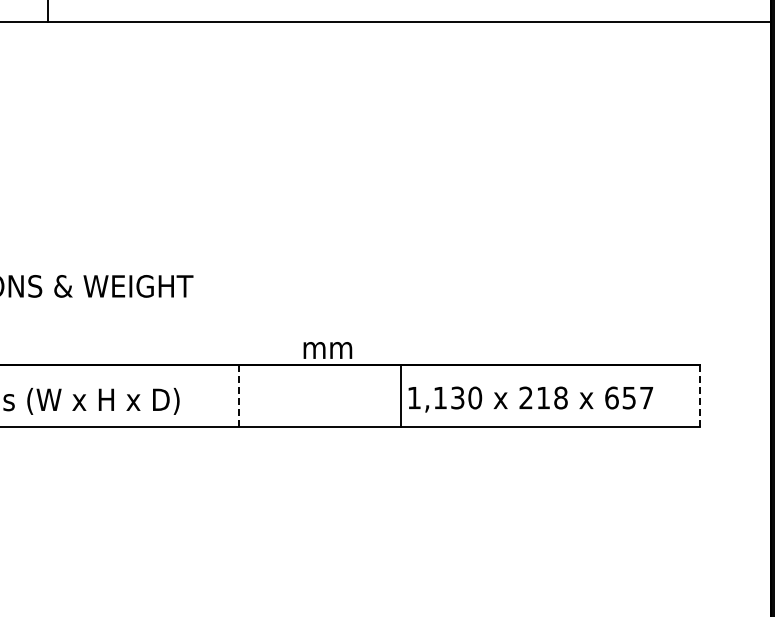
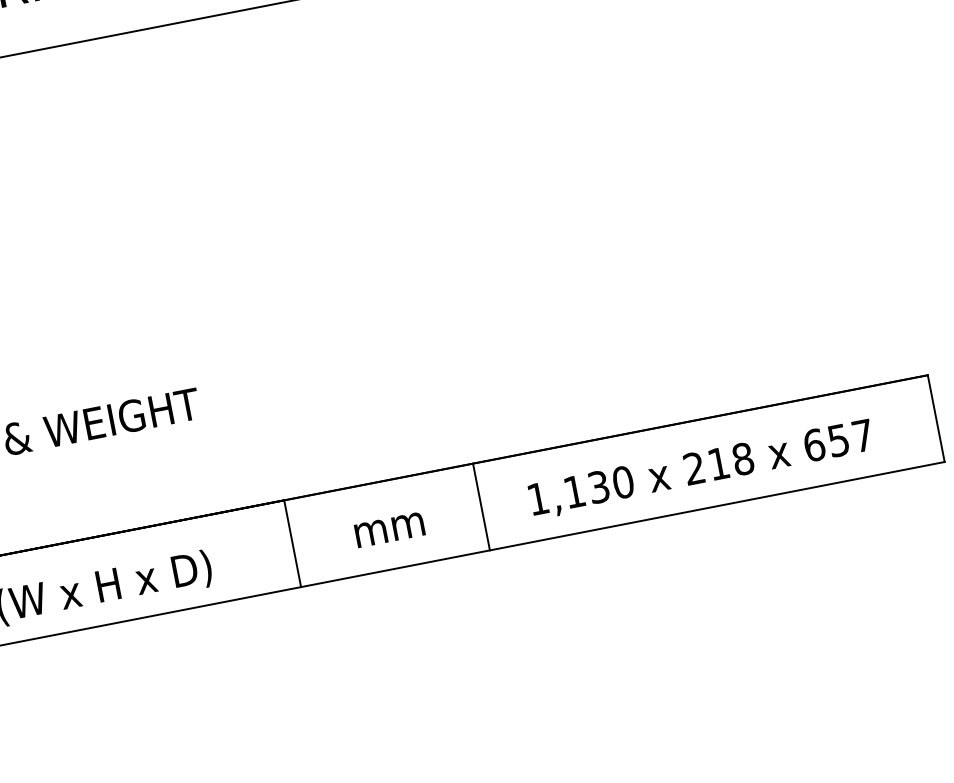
text: (327, 350) -> (389, 530), moved
line: (401, 395) -> (481, 506), moved
line: (239, 396) -> (293, 544), dashed -> solid
line: (699, 396) -> (936, 419), dashed -> solid

